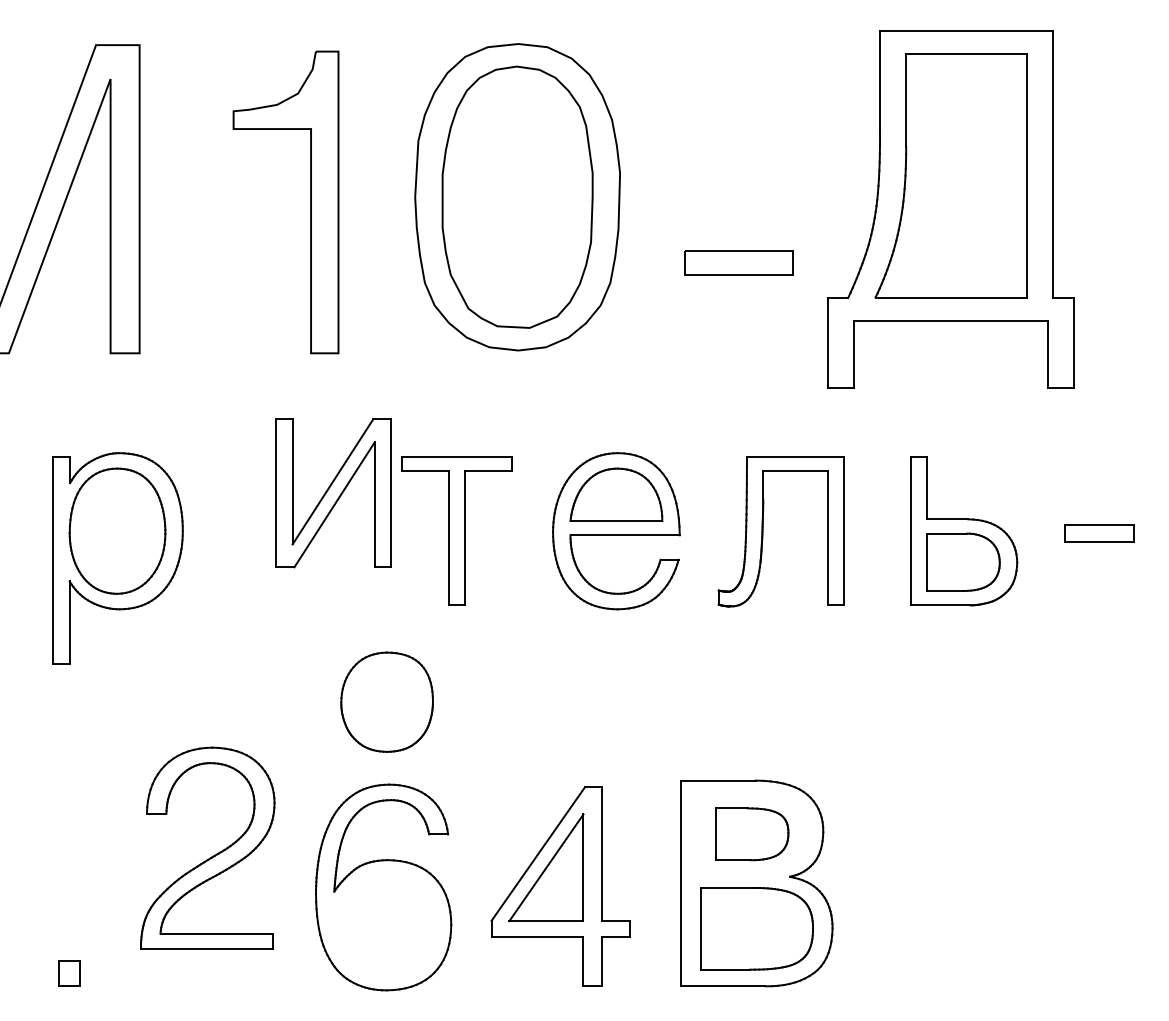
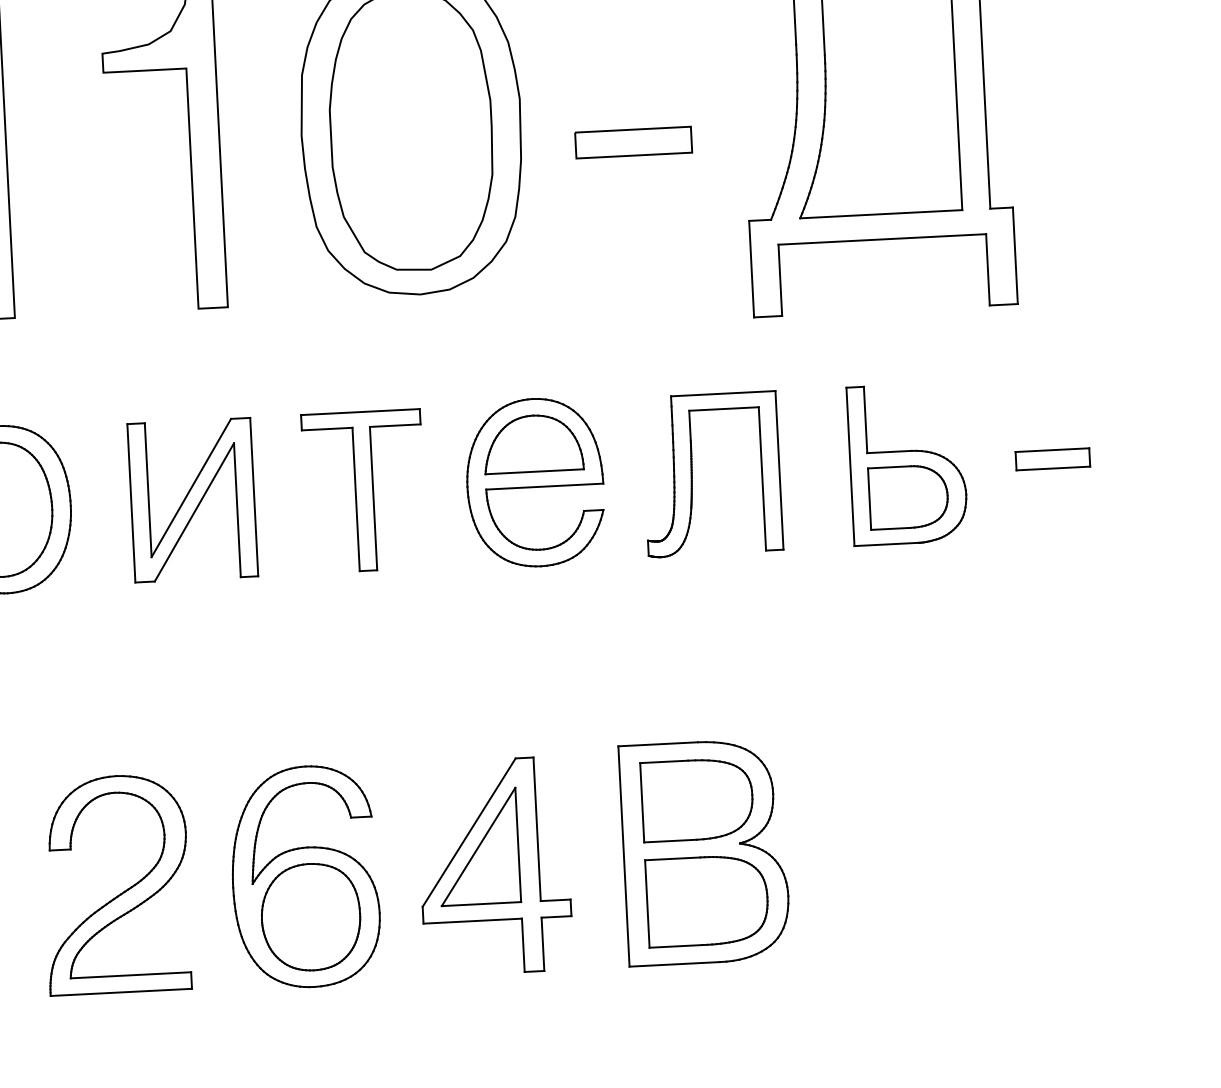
part: (738, 262) -> (633, 141), moved
part: (333, 493) -> (192, 500), moved
part: (386, 701) -> (310, 916), moved
part: (752, 834) -> (697, 800), size x1.43
part: (211, 856) -> (121, 892), moved

